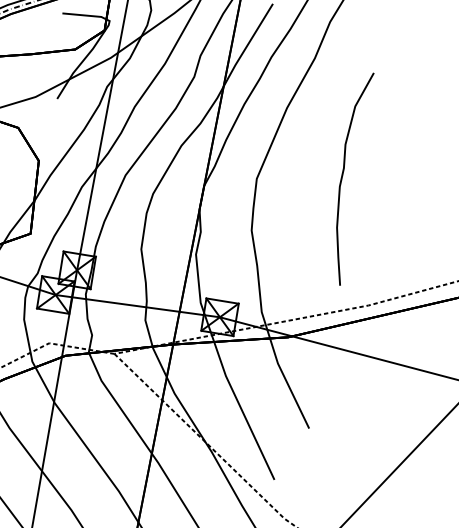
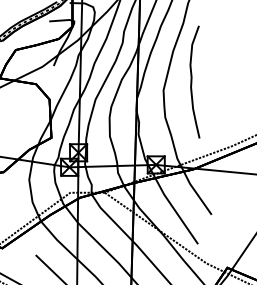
curve: (344, 175) -> (192, 81), moved

